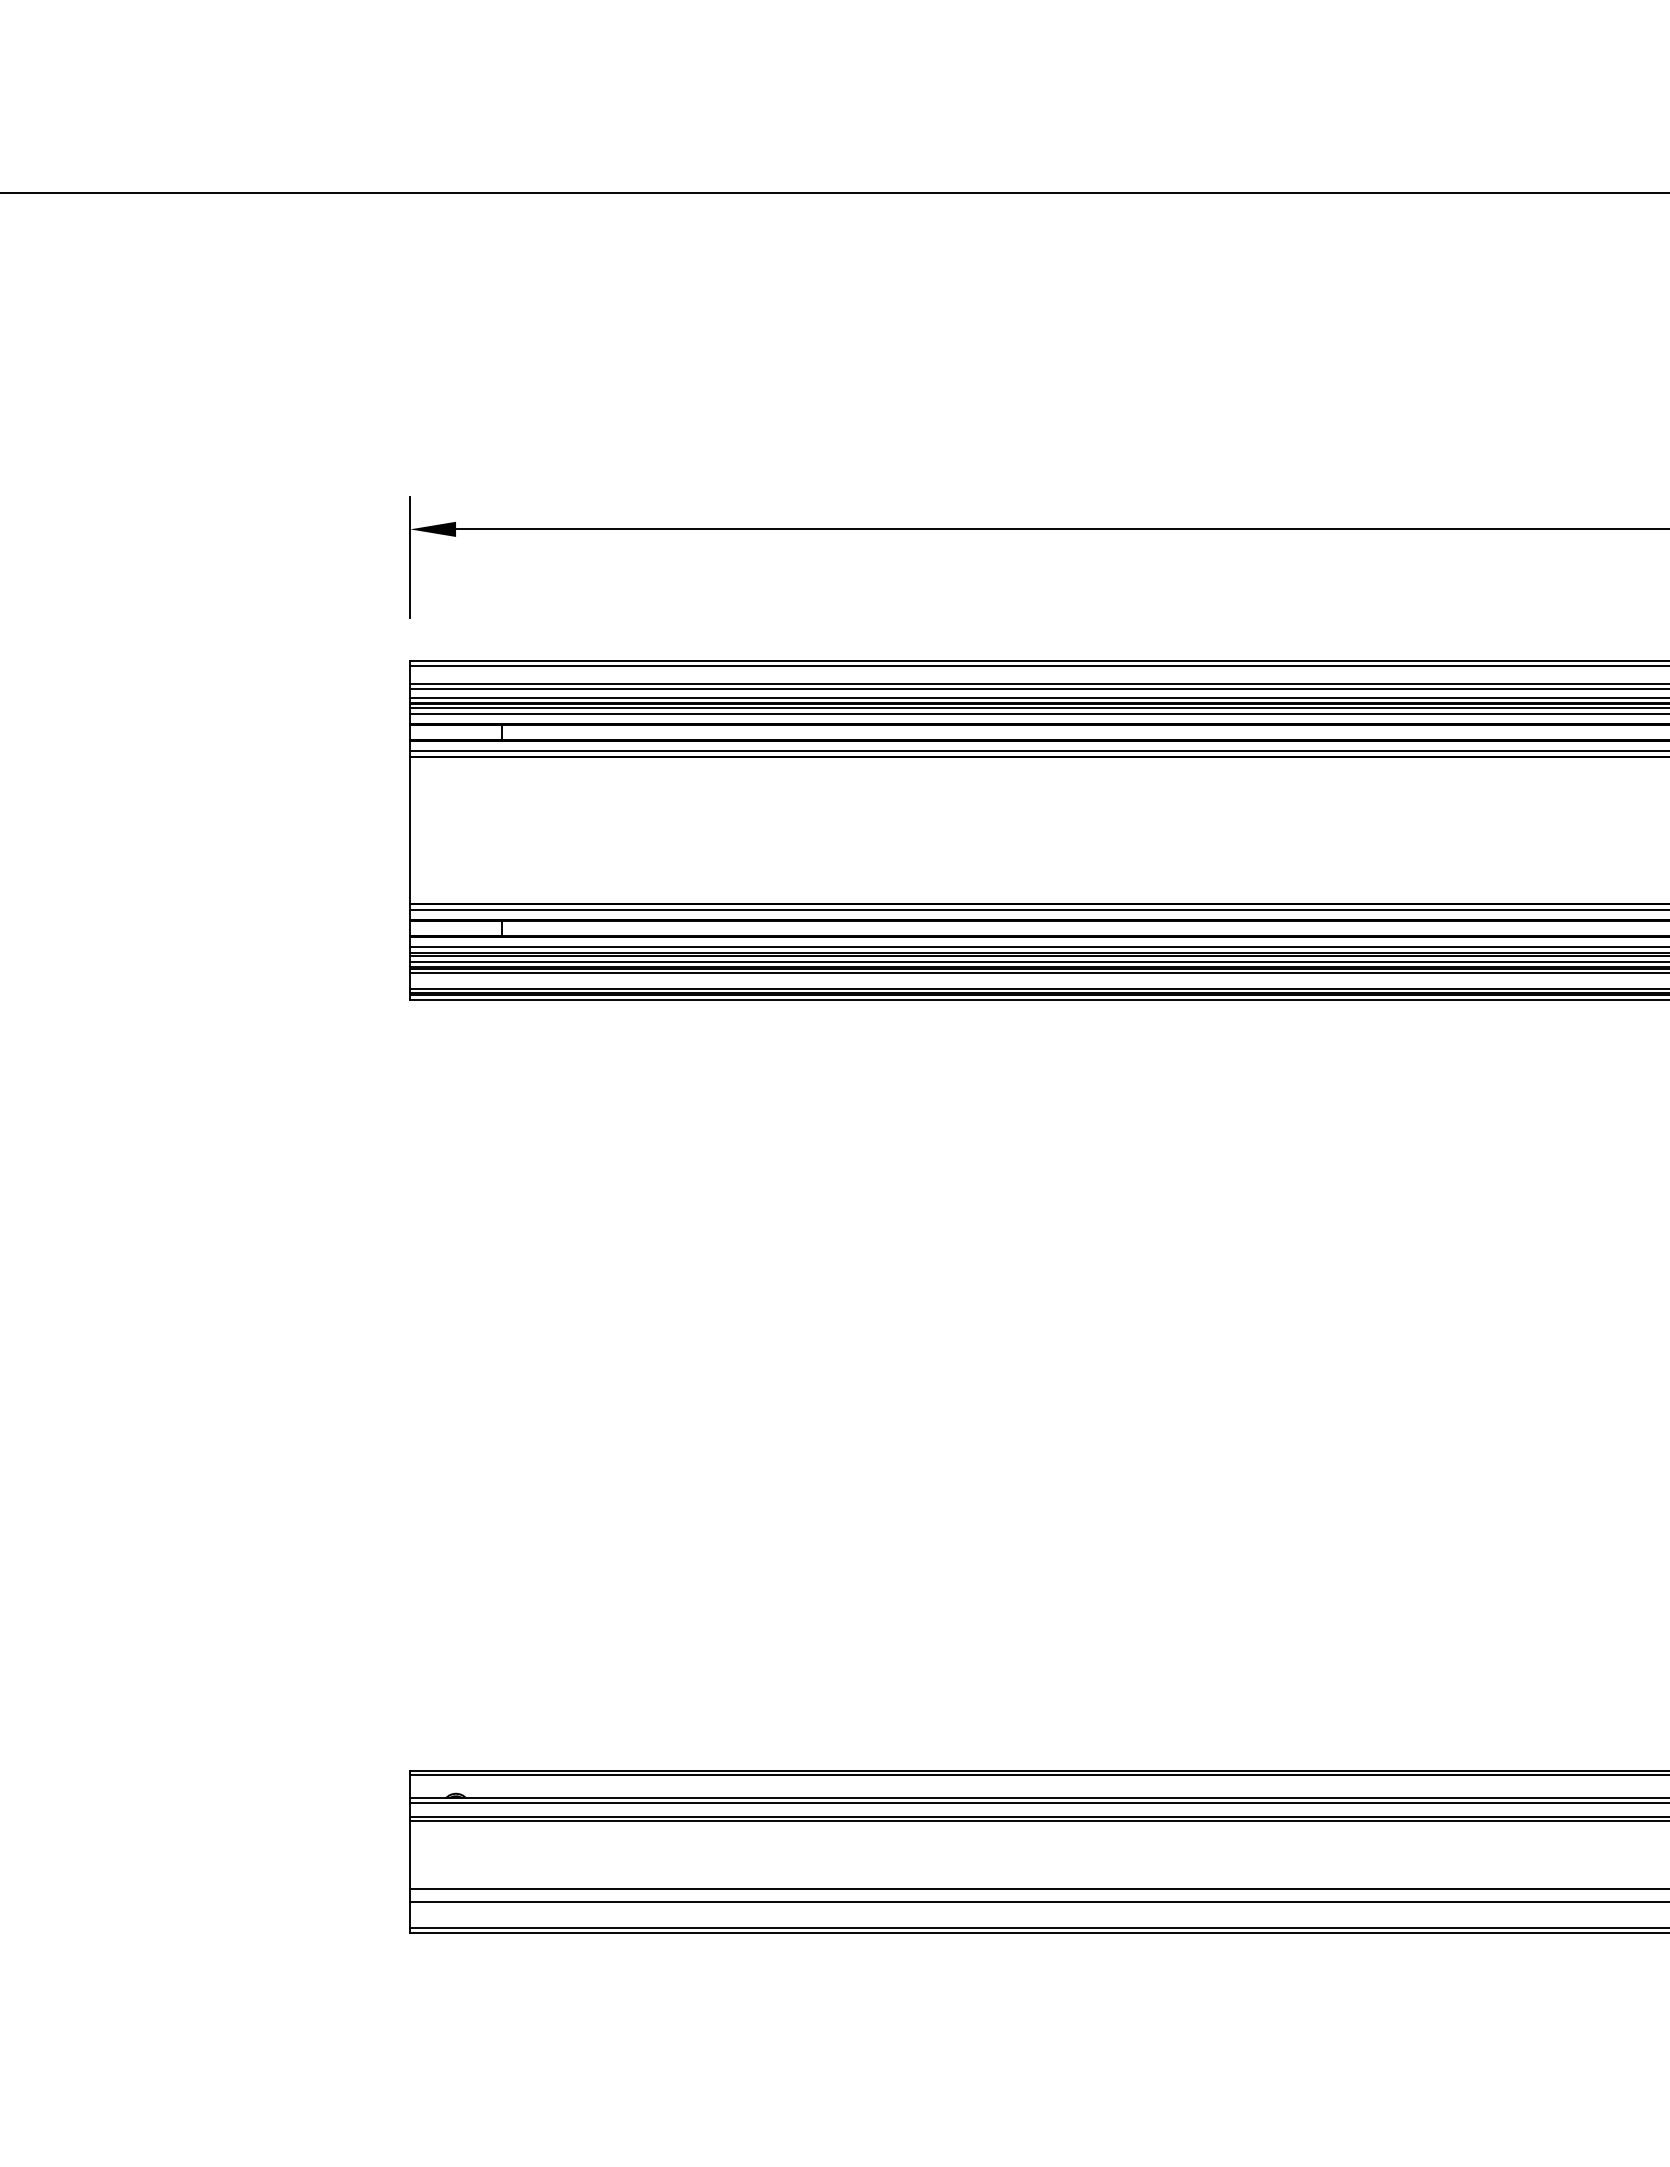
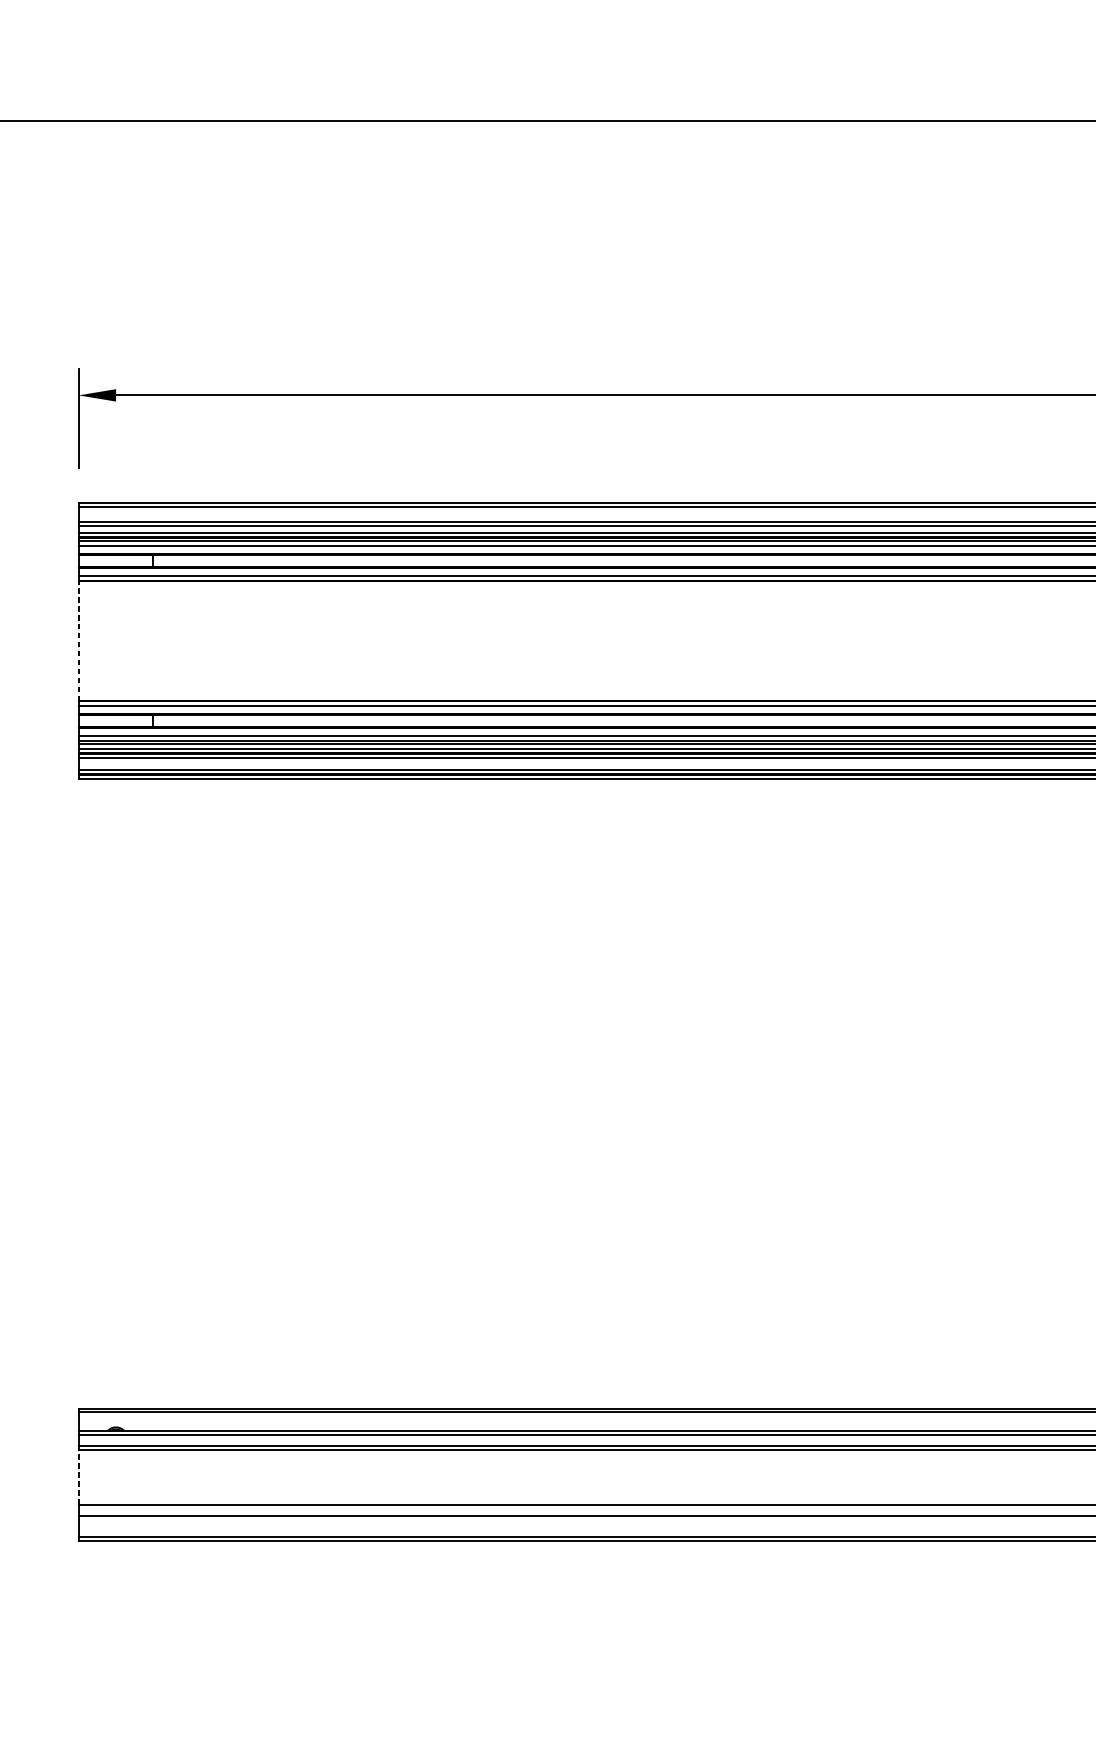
line: (410, 830) -> (78, 641), solid -> dashed
line: (410, 1855) -> (78, 1477), solid -> dashed

